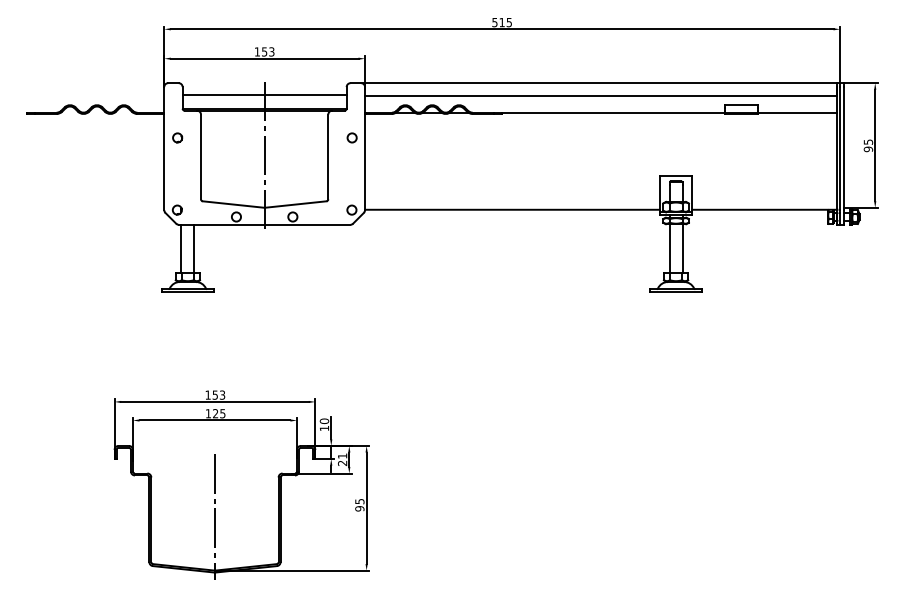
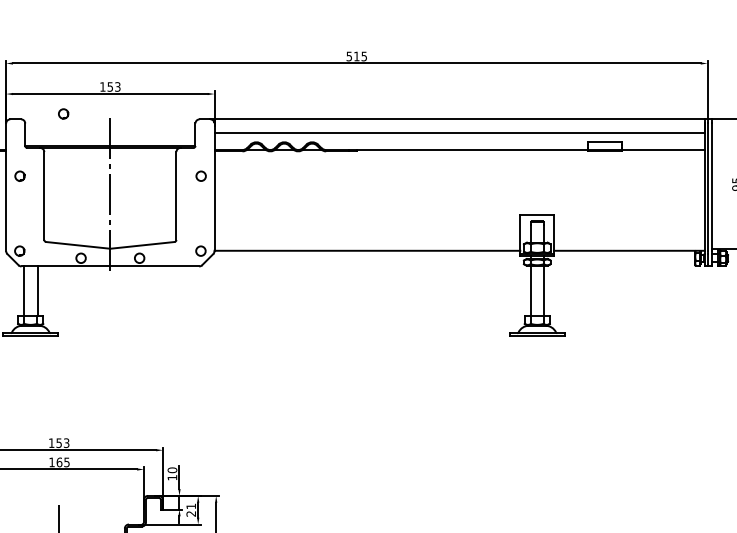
part: (219, 77) -> (63, 113), added
line: (264, 95) -> (110, 132), removed
text: (215, 413) -> (59, 462), 125 -> 165

